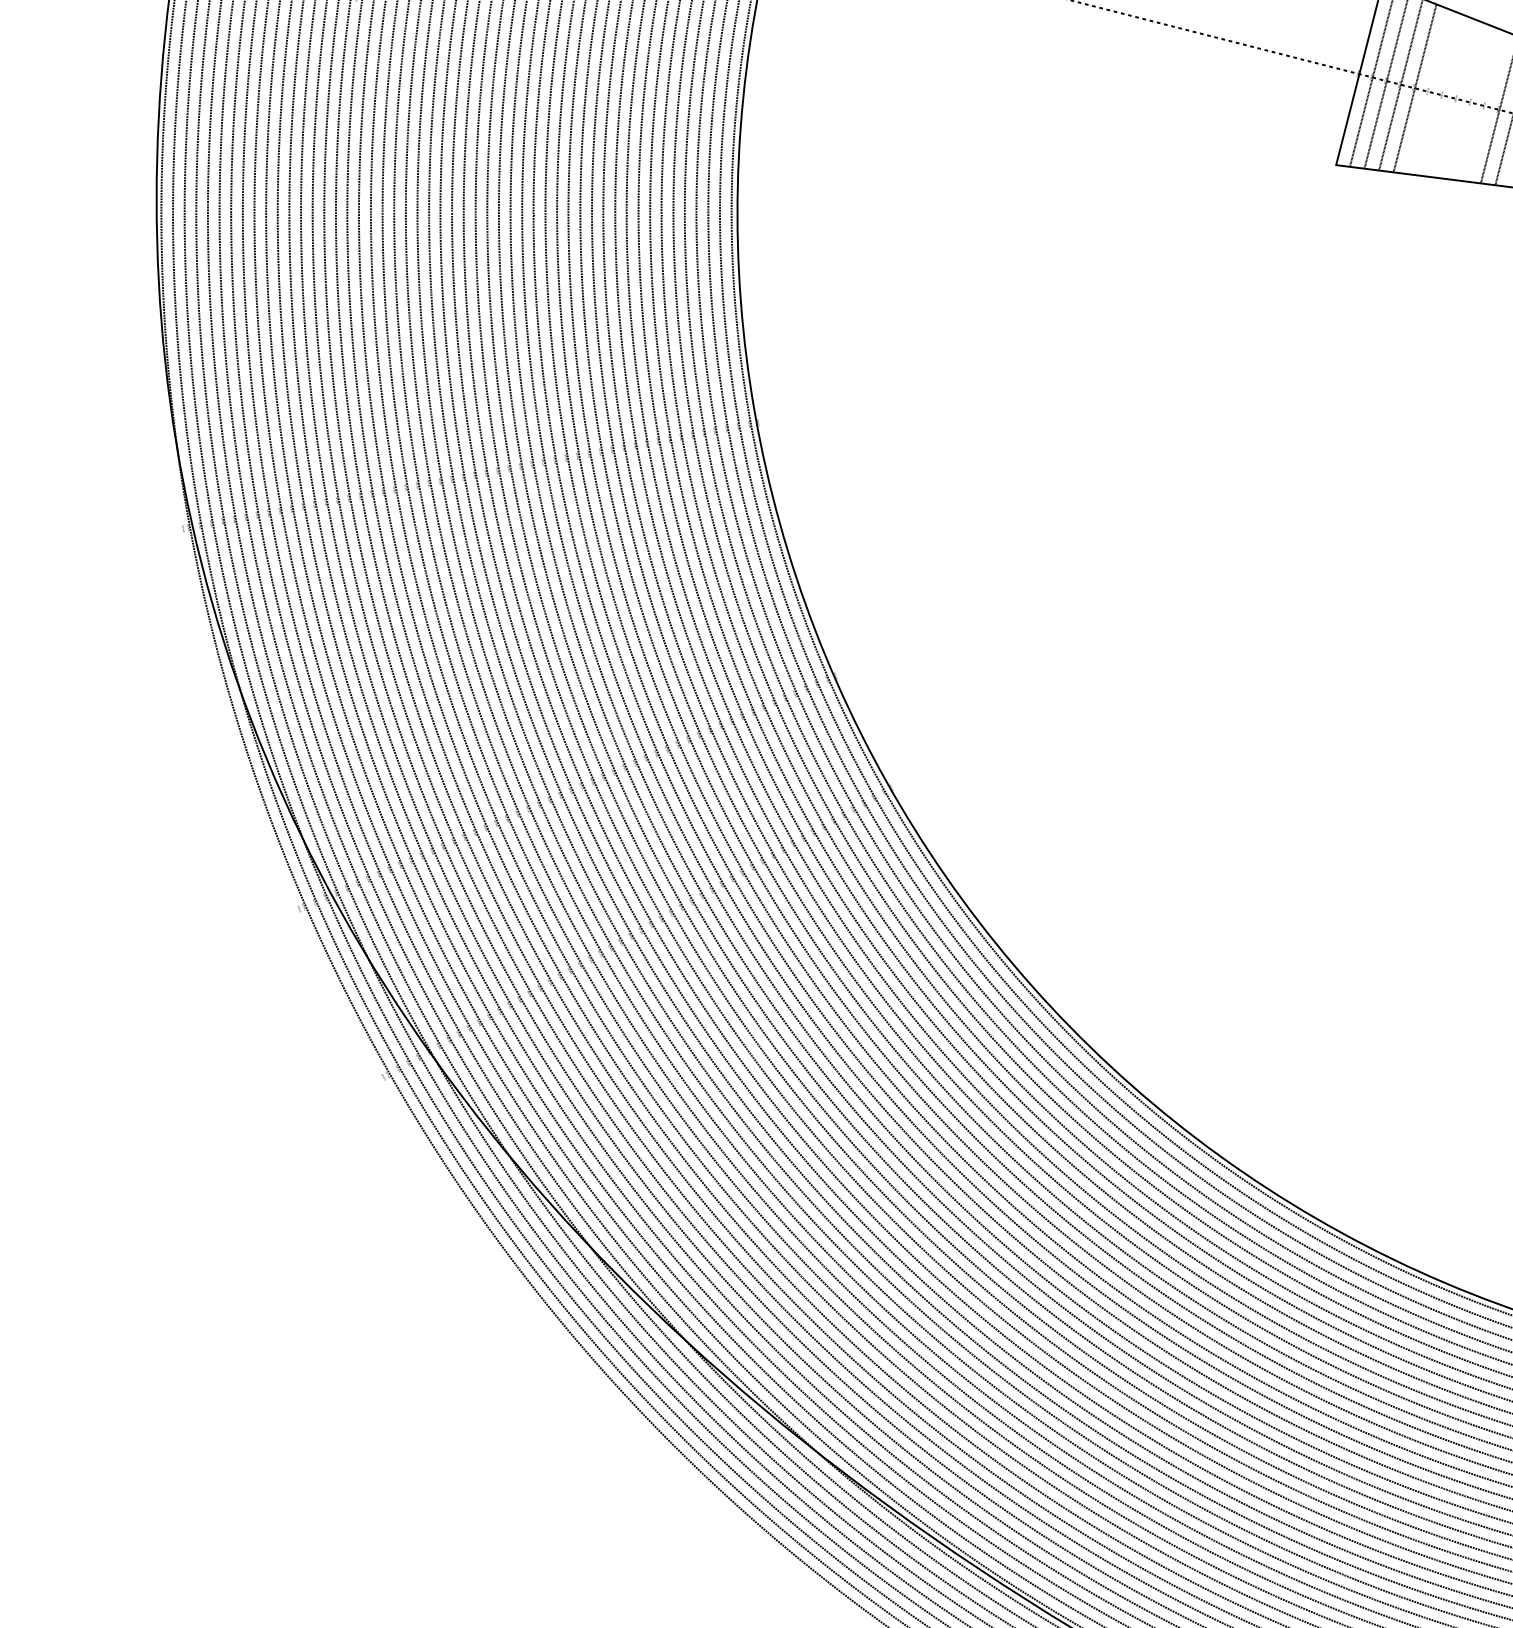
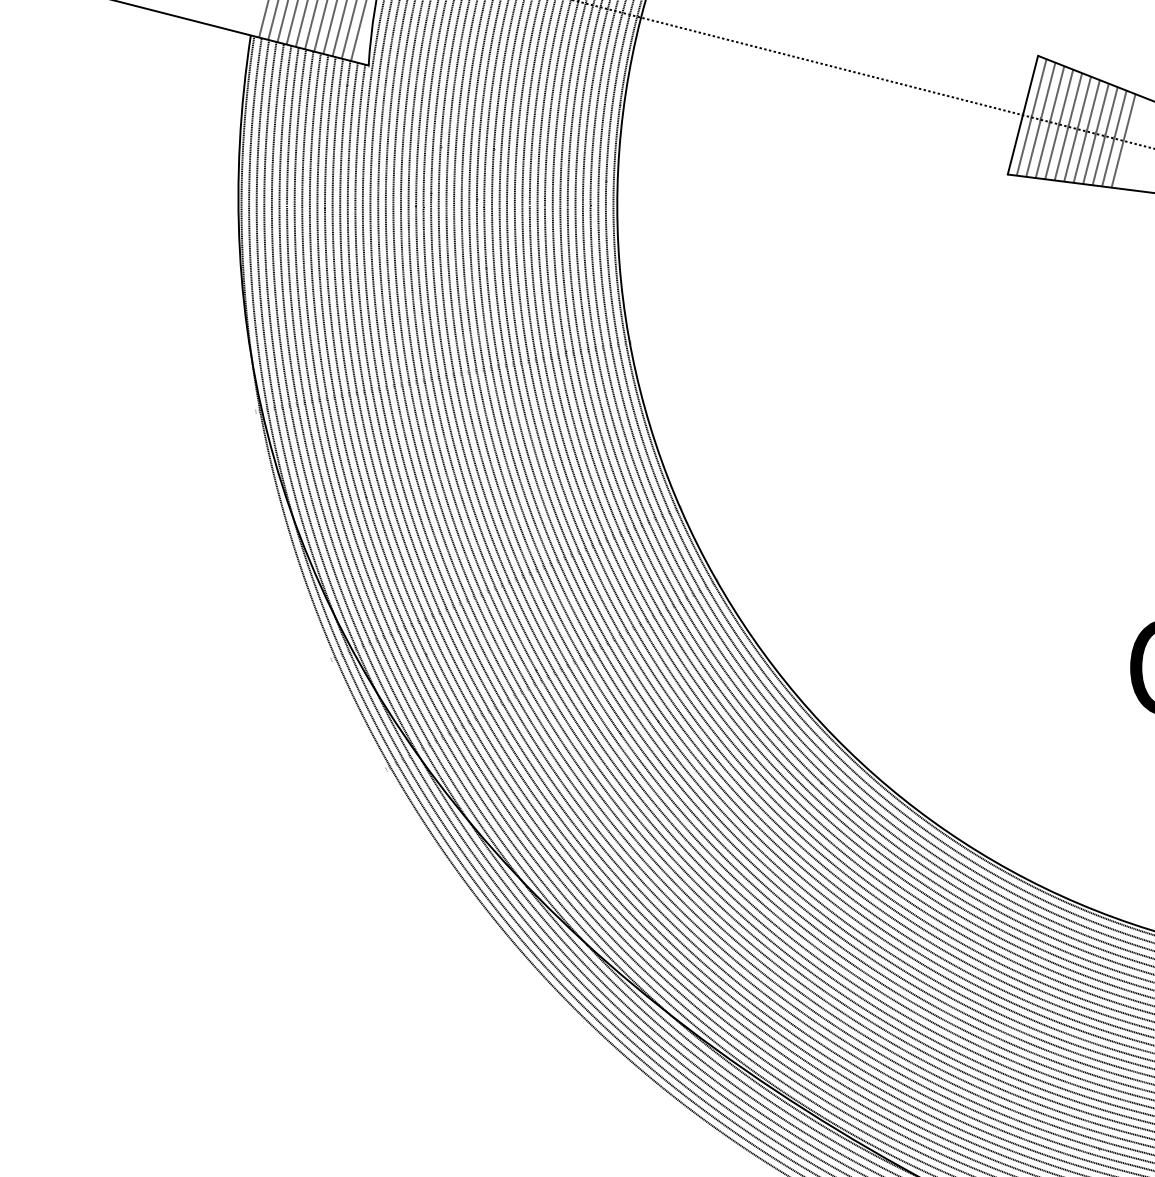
line: (1429, 91) -> (1068, 126), added
line: (1443, 94) -> (1077, 128), added
line: (1456, 99) -> (1086, 131), added
line: (1470, 102) -> (1095, 133), added
line: (1484, 106) -> (1104, 136), added

